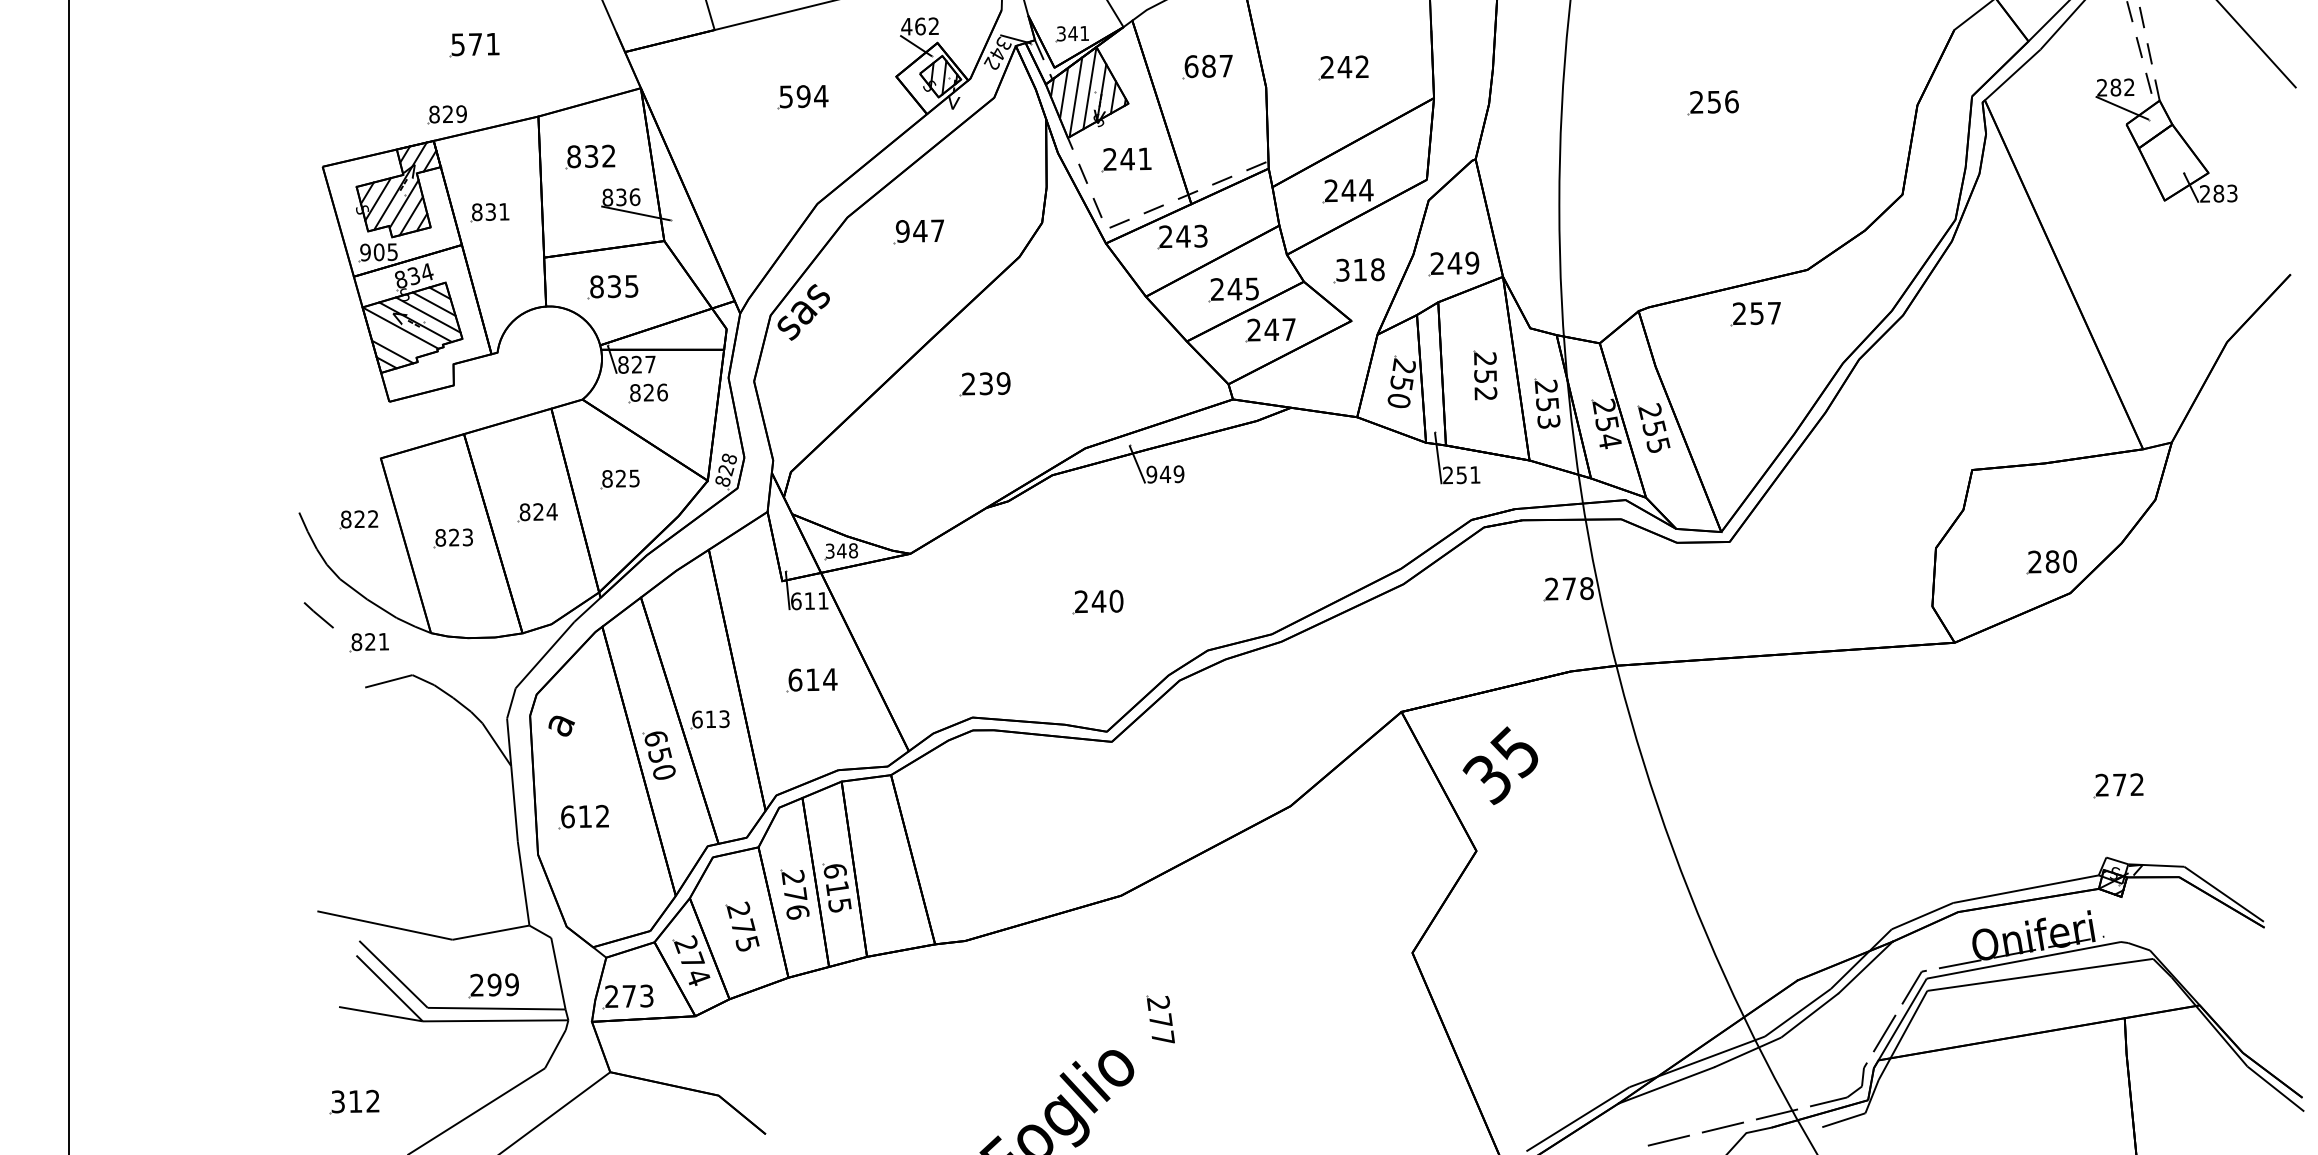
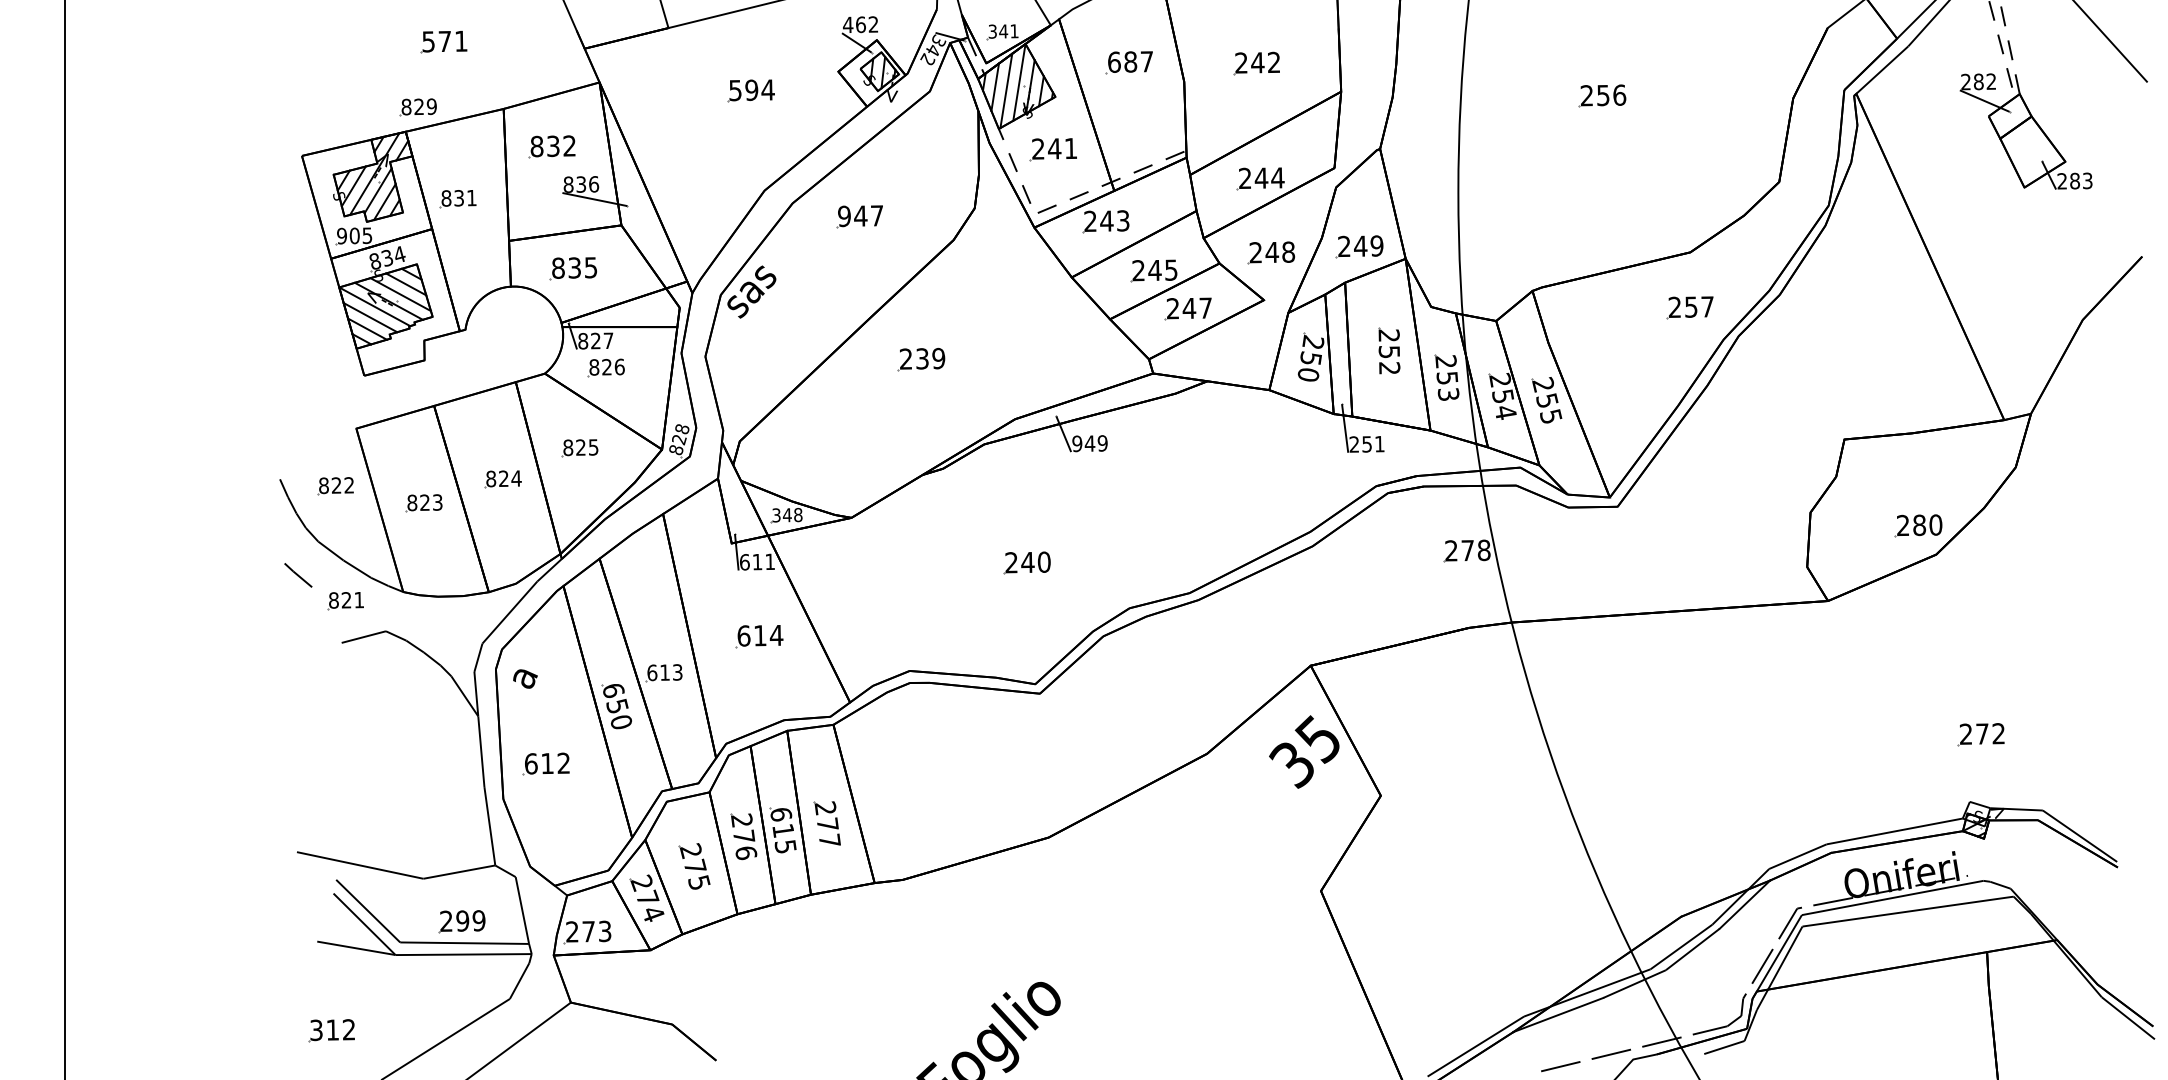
text: (1352, 270) -> (1264, 252), 318 -> 248
part: (1755, 313) -> (1689, 307), moved
line: (395, 339) -> (370, 317), added
text: (1500, 765) -> (1304, 751), moved
part: (1159, 1019) -> (826, 823), moved

